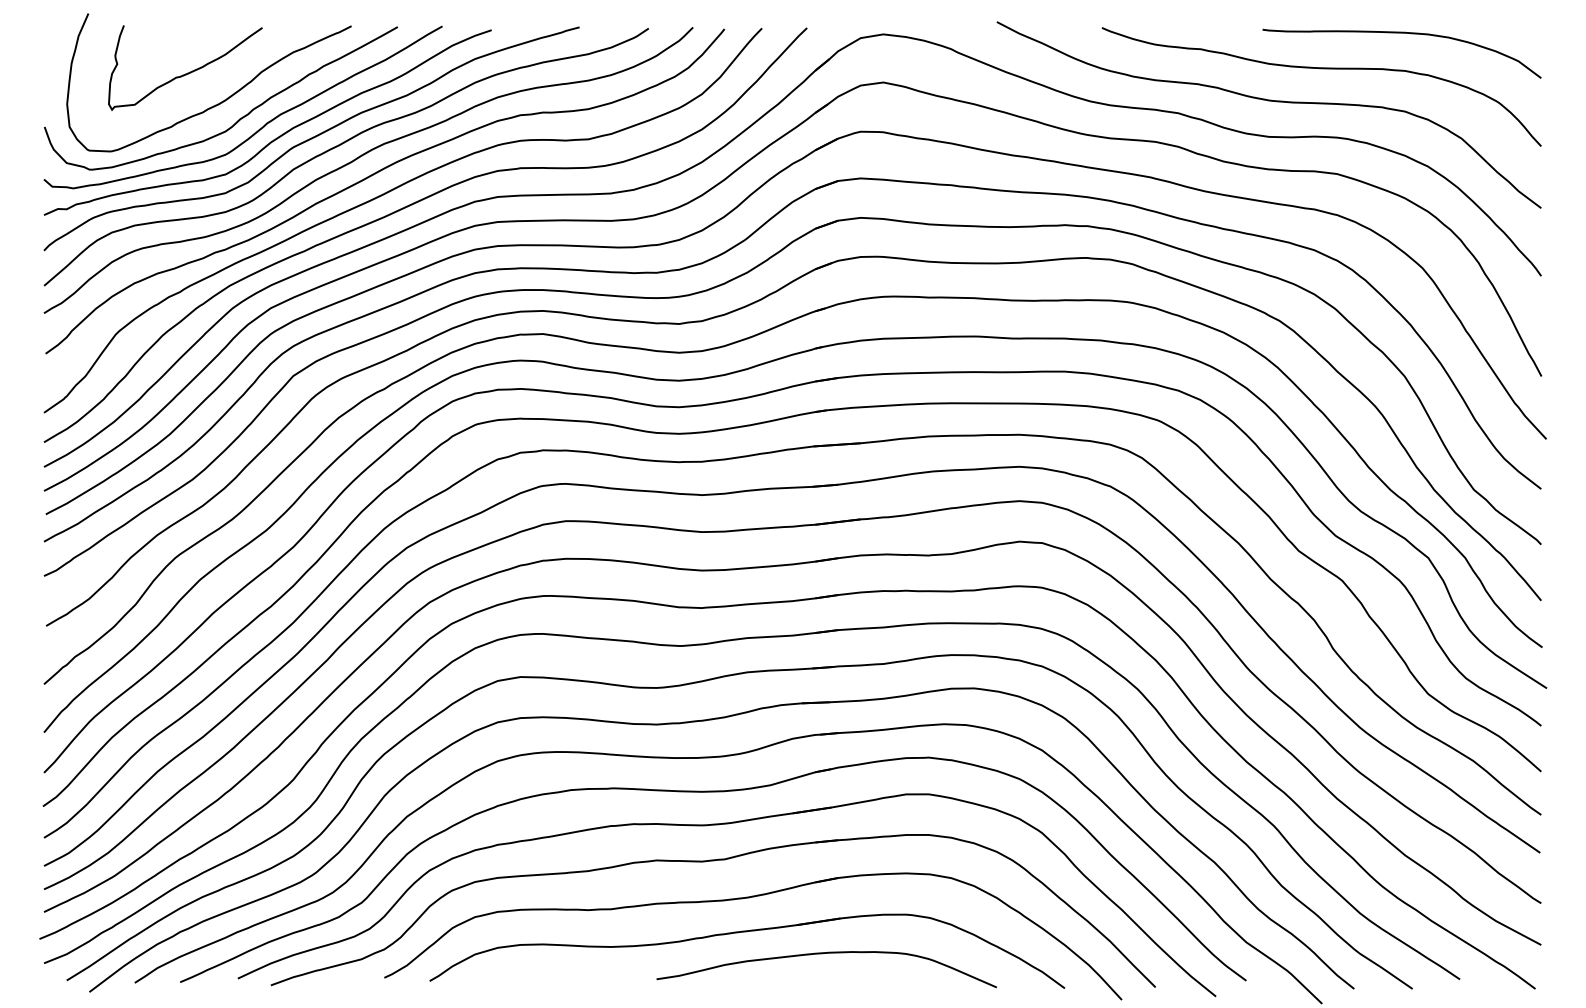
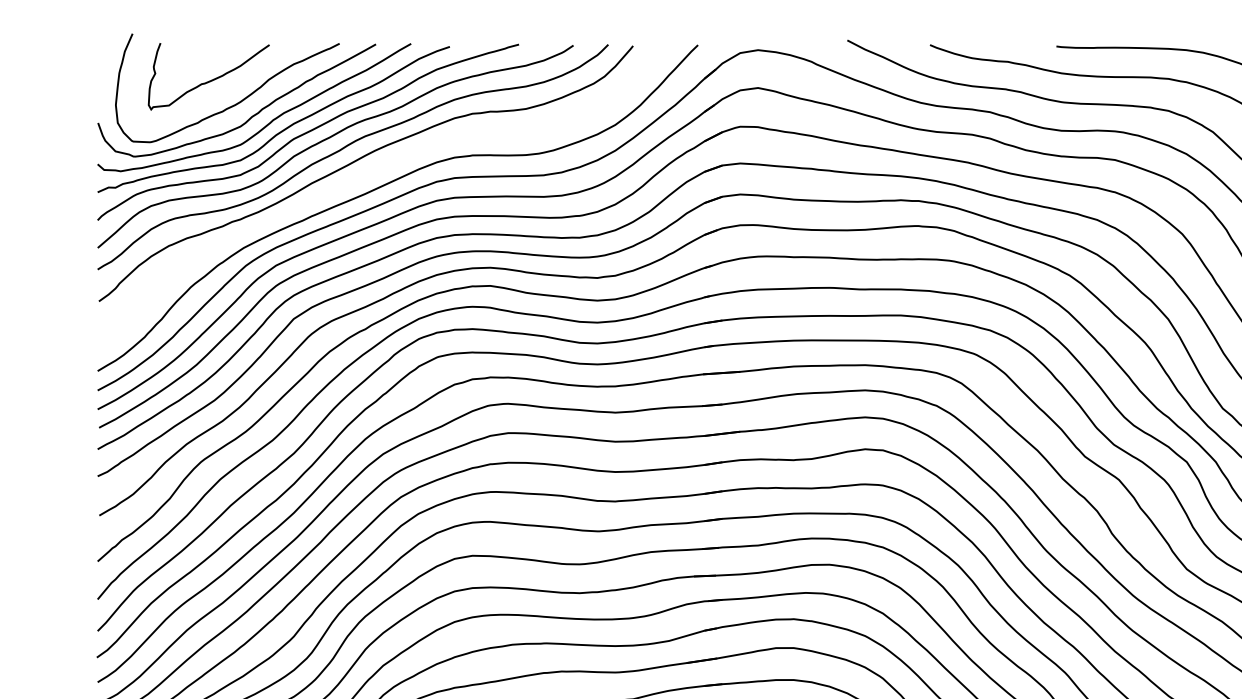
curve: (389, 192) -> (369, 174), removed

